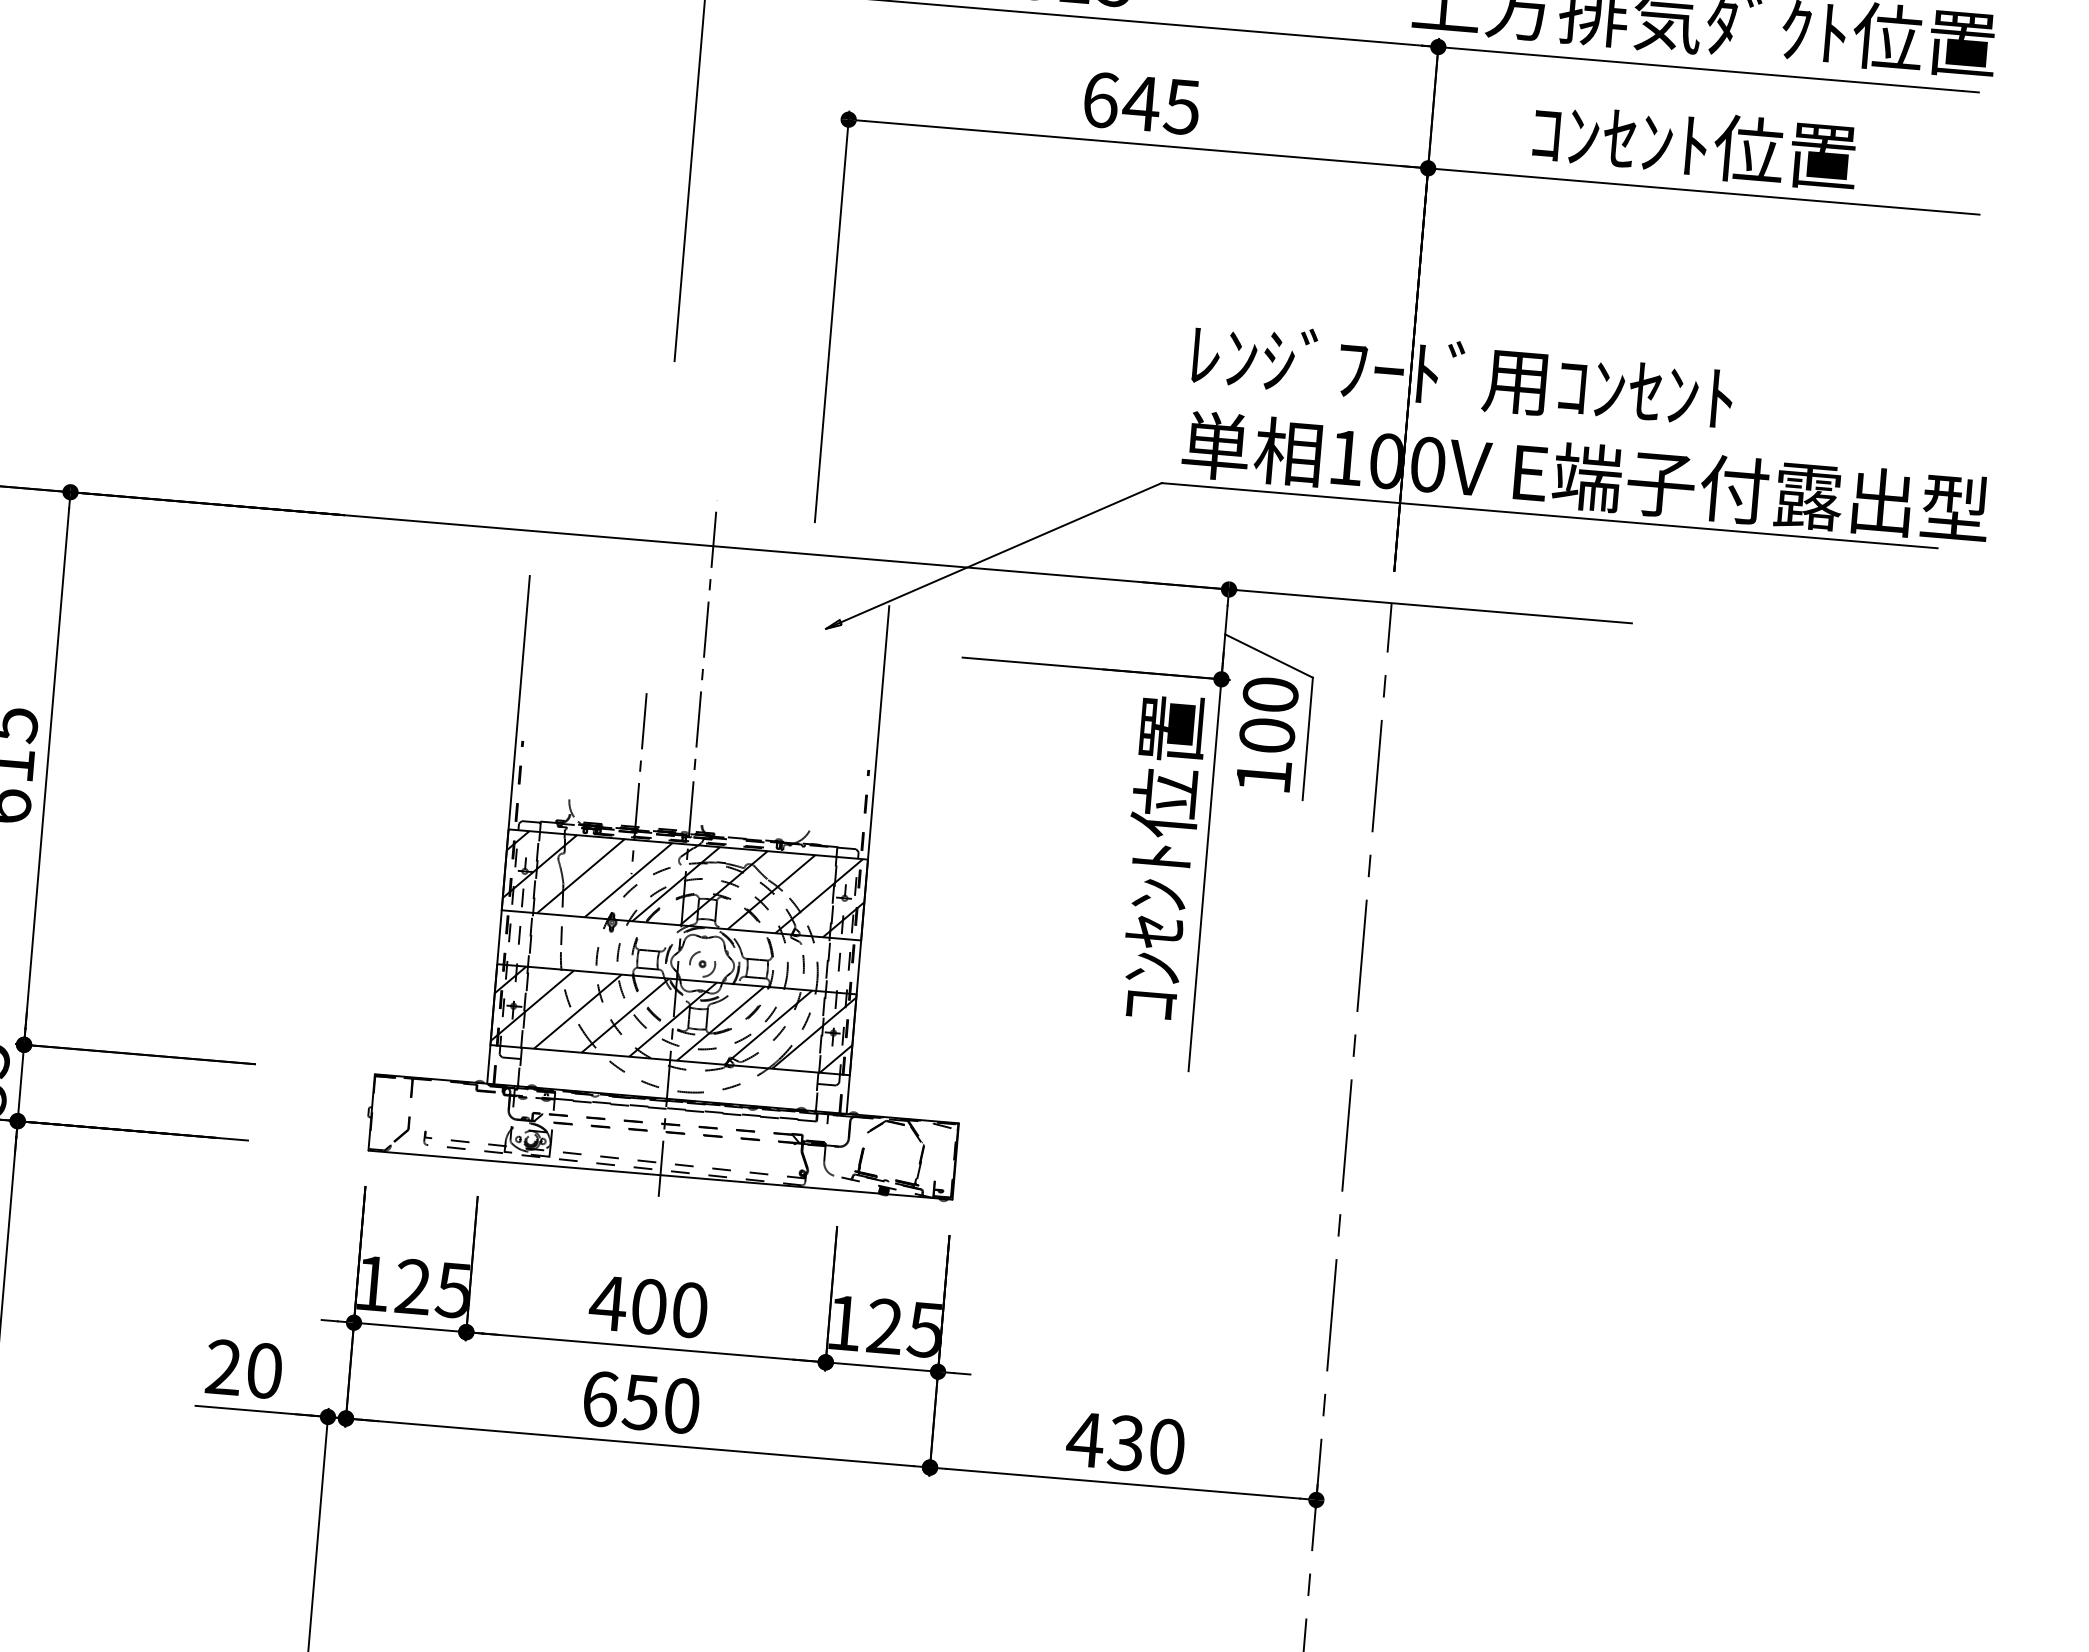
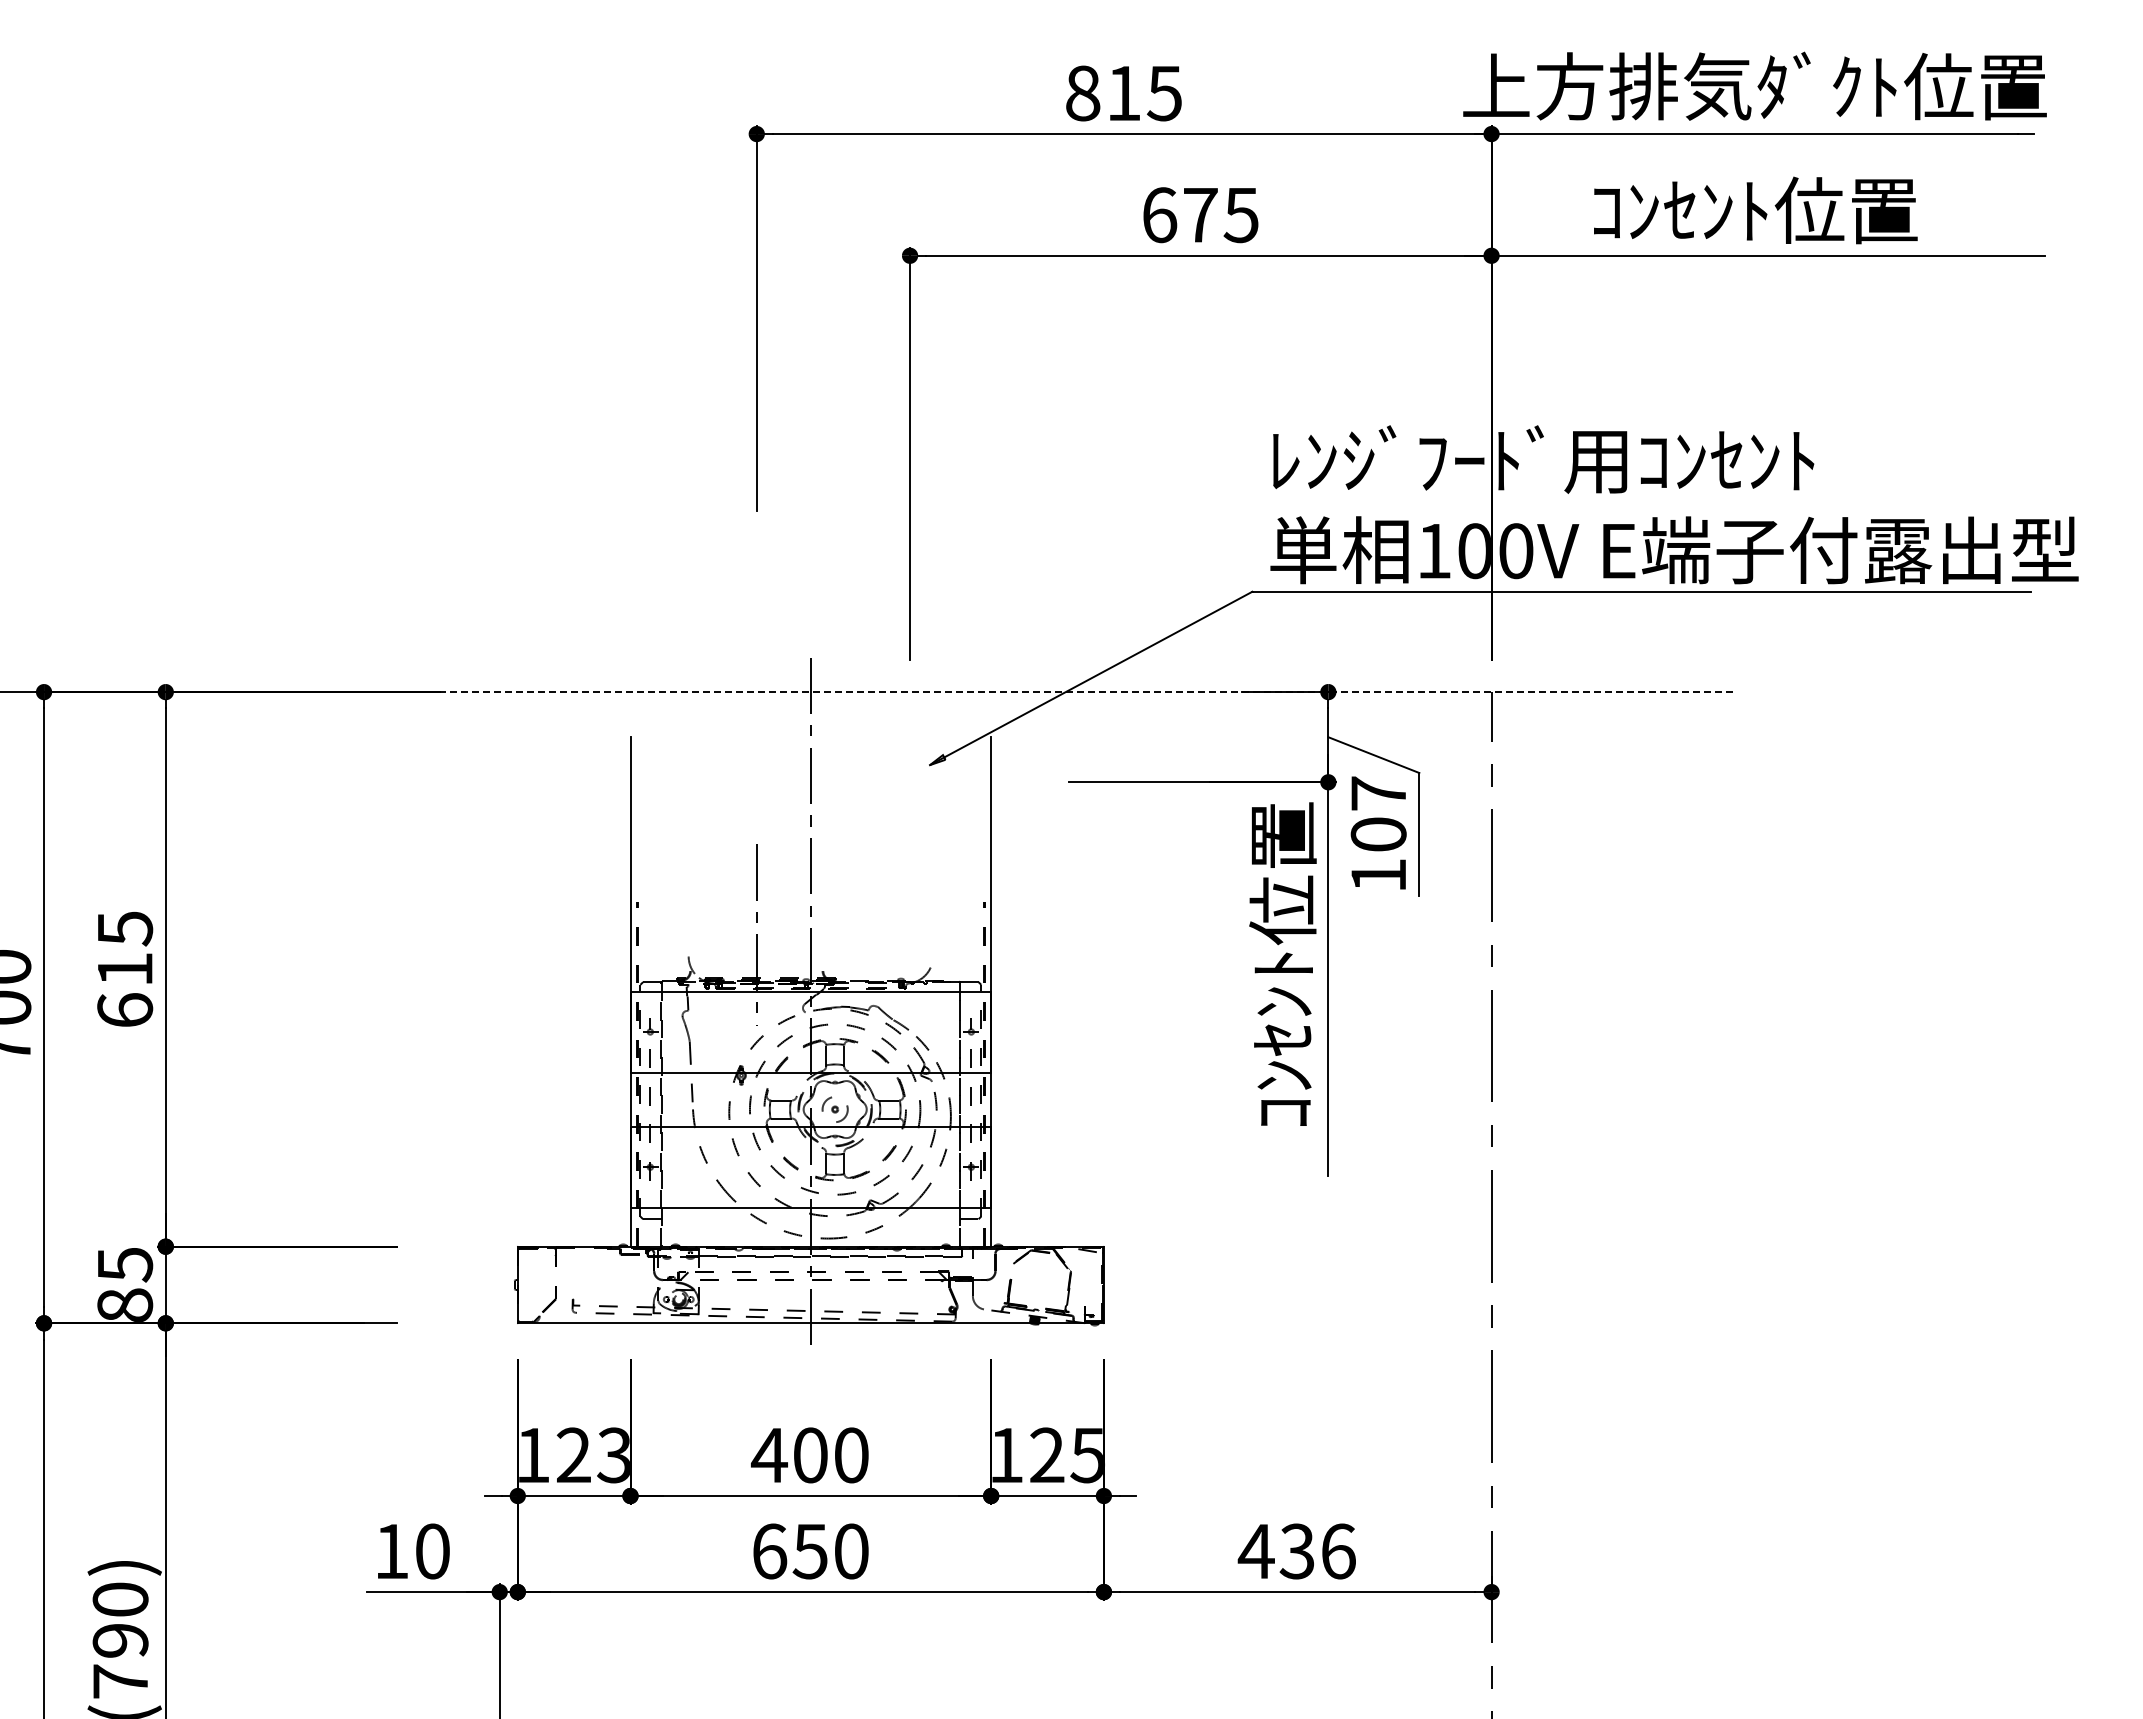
text: (1140, 103) -> (1199, 215), 645 -> 675
line: (925, 564) -> (1023, 692), solid -> dashed
text: (1270, 694) -> (1378, 793), 100 -> 107
hatch: (684, 884) -> (810, 1031), removed
hatch: (673, 1018) -> (810, 1166), removed
text: (451, 1289) -> (612, 1454), 125 -> 123
text: (223, 1366) -> (391, 1550), 20 -> 10
text: (1167, 1446) -> (1338, 1551), 430 -> 436

